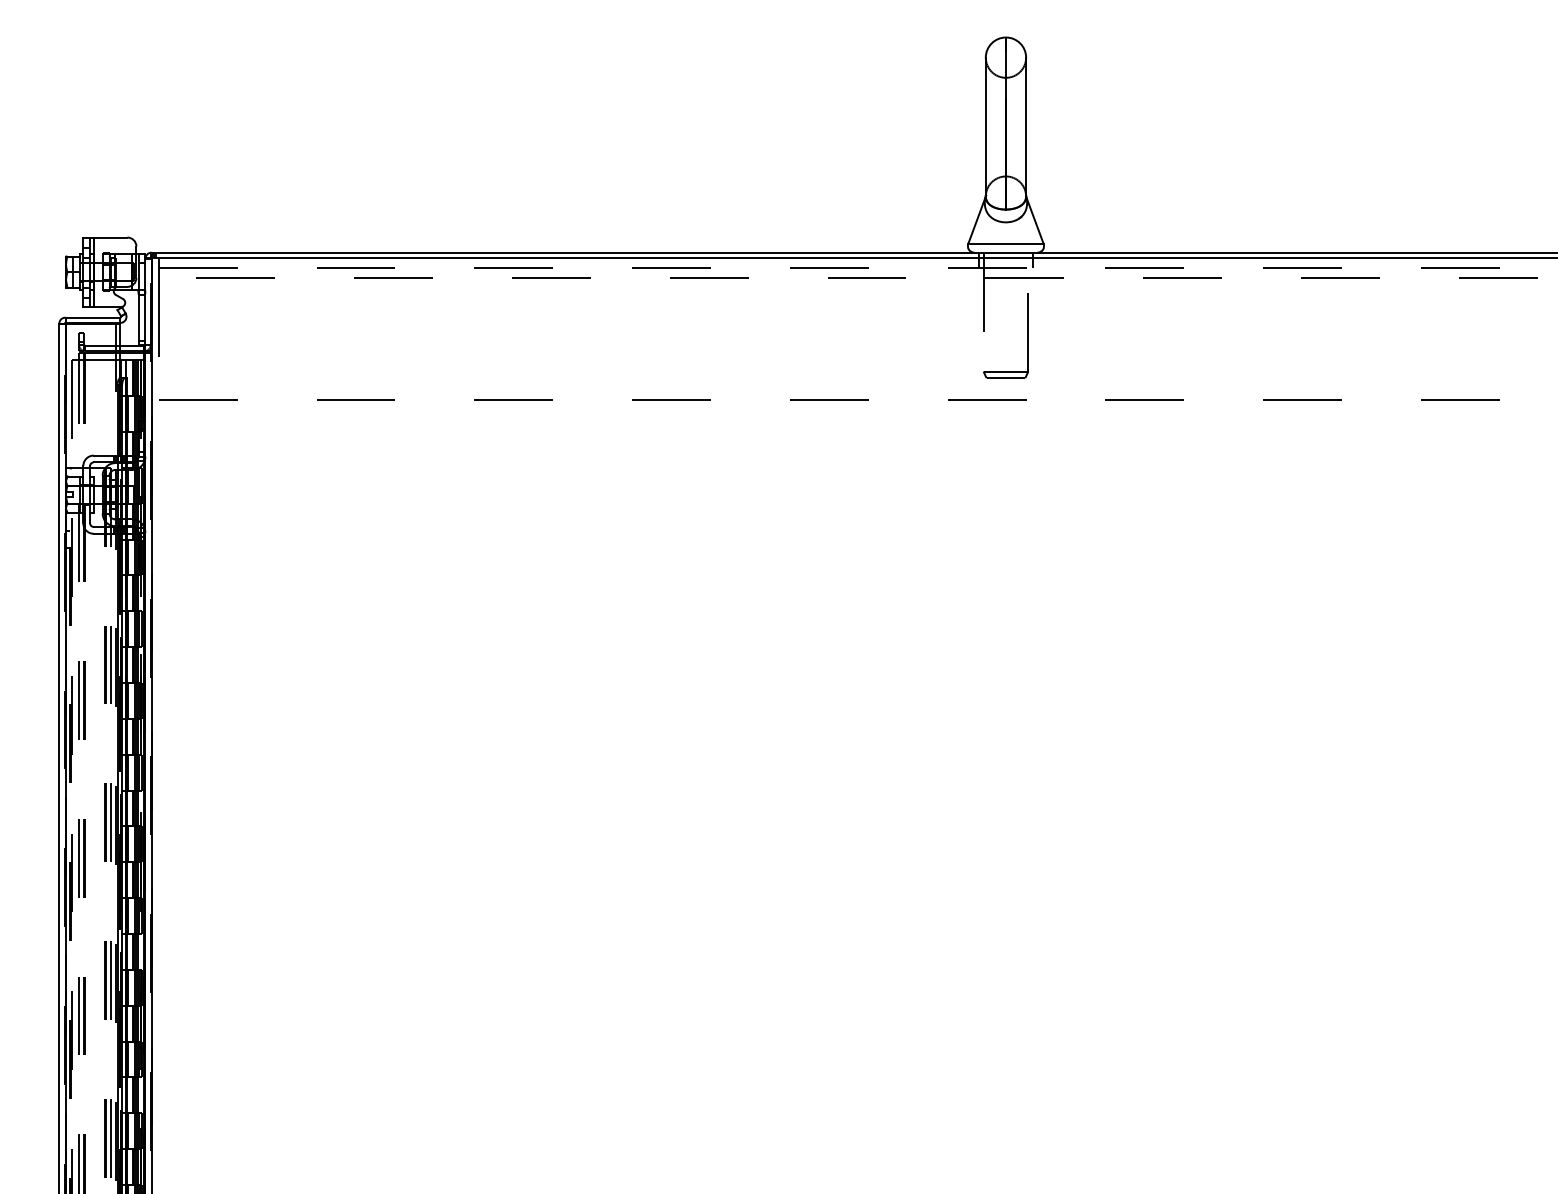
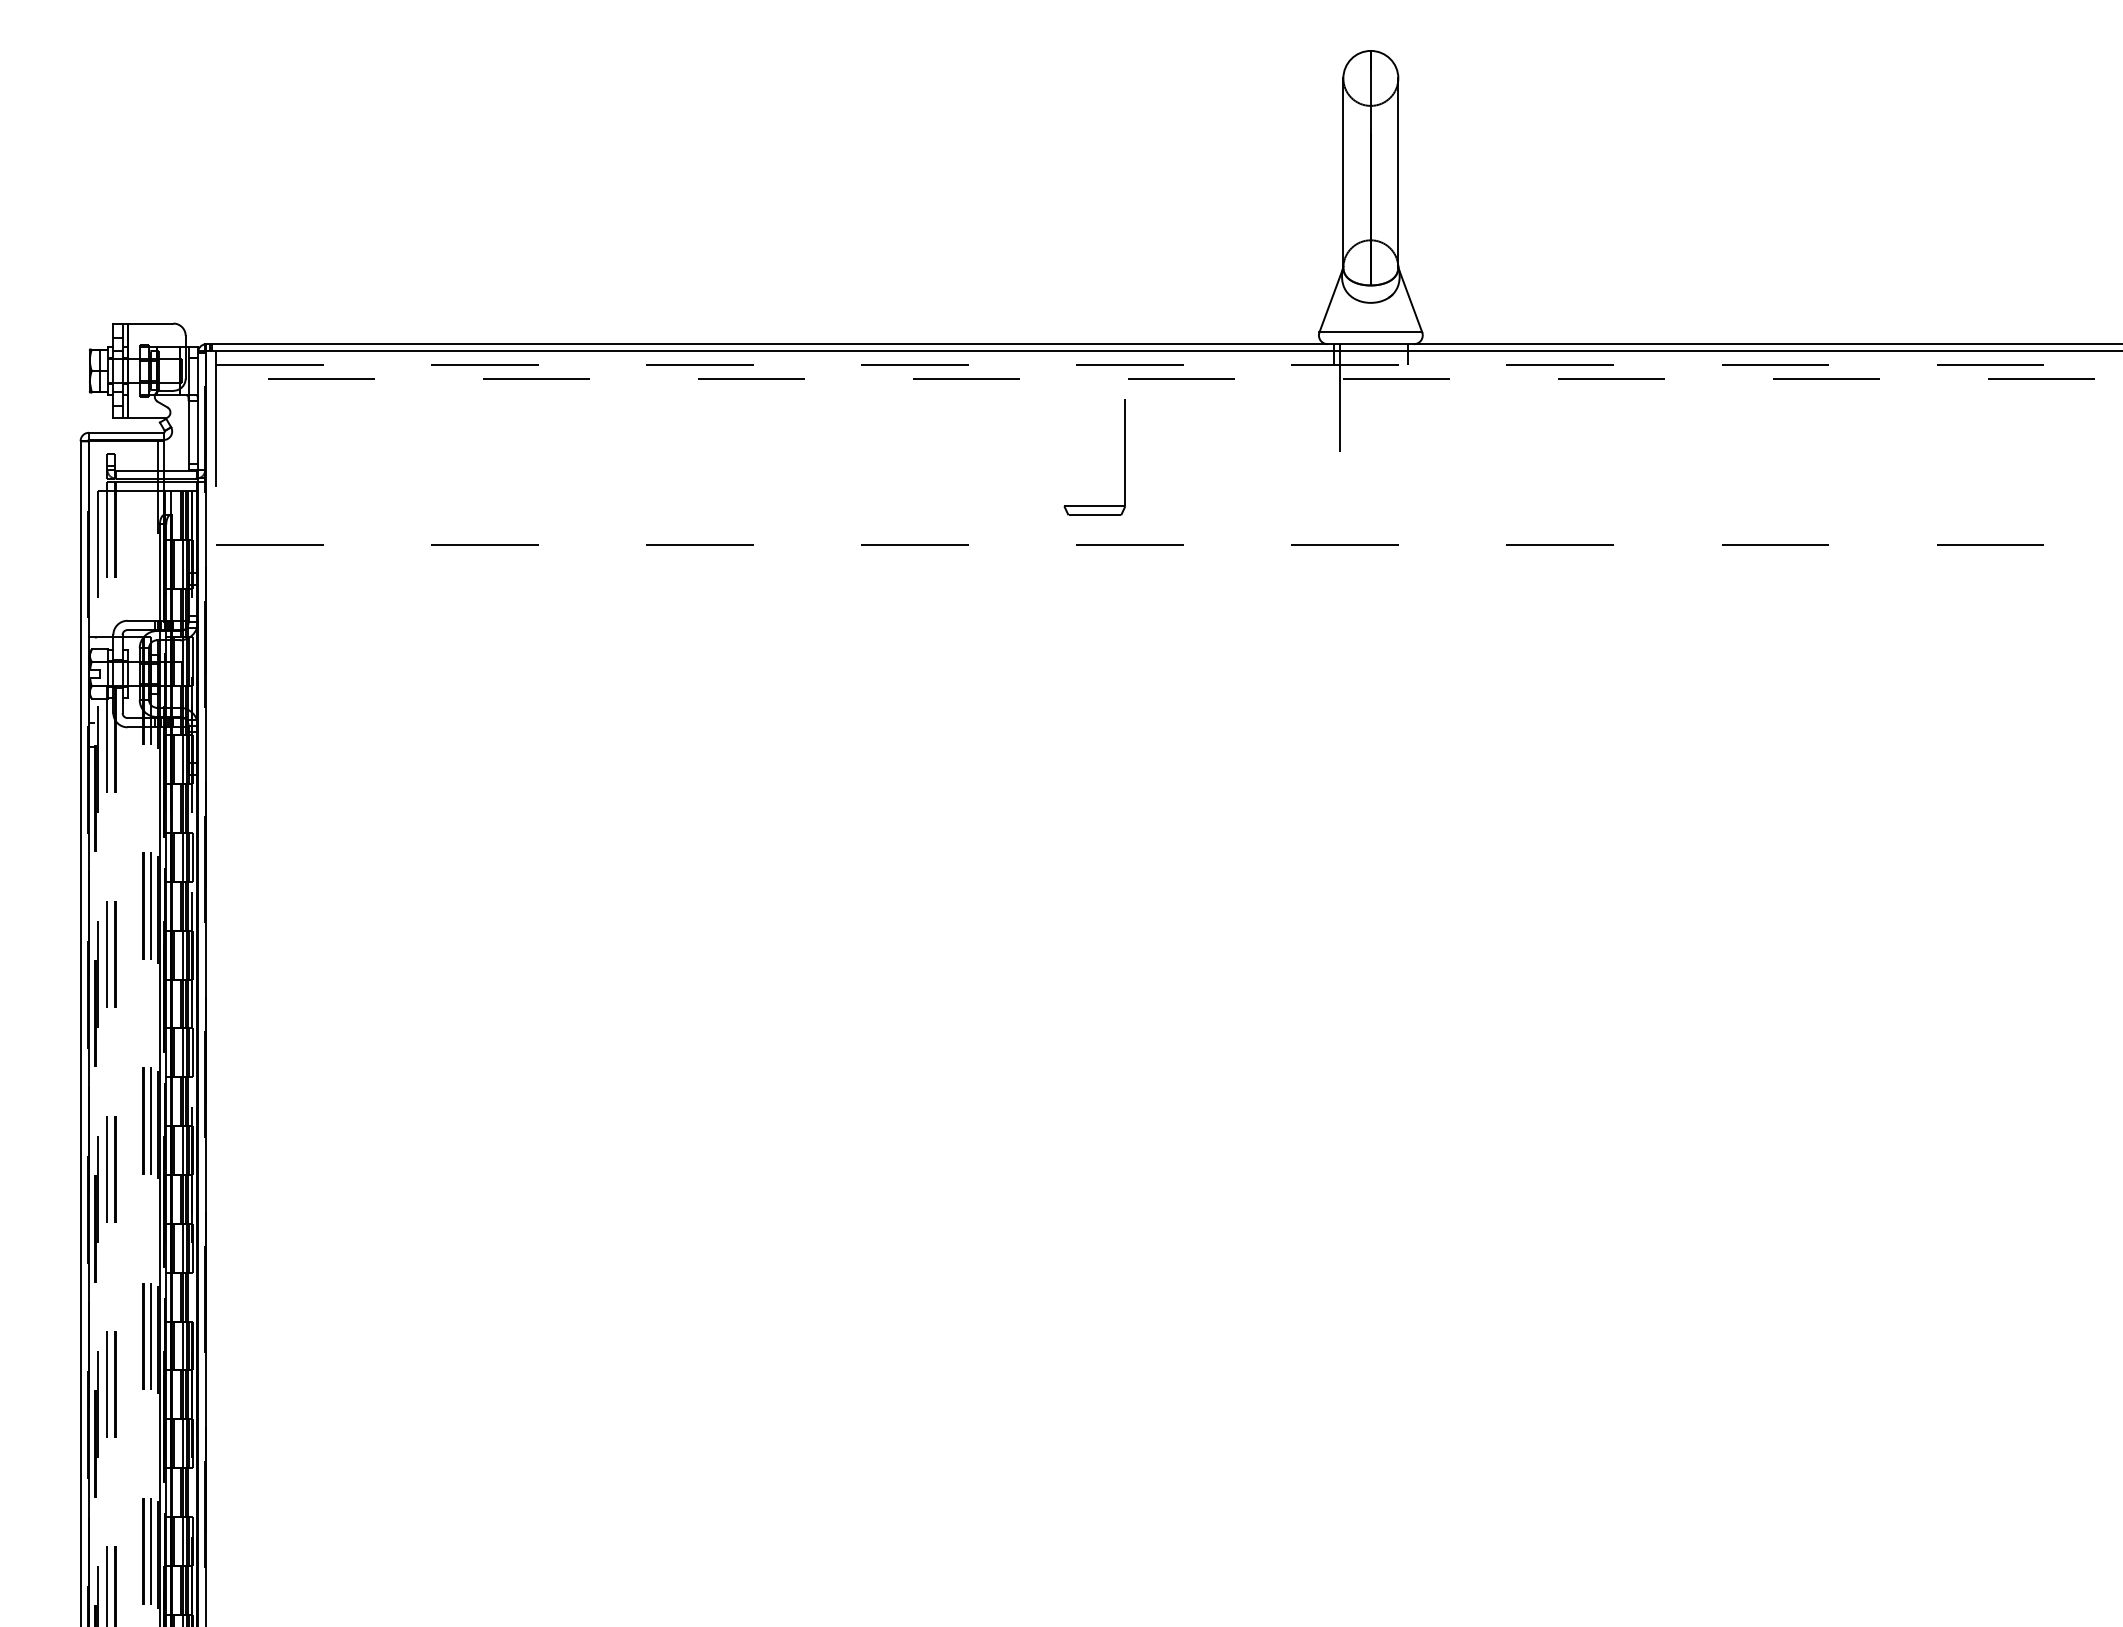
part: (1027, 335) -> (1124, 457), moved

